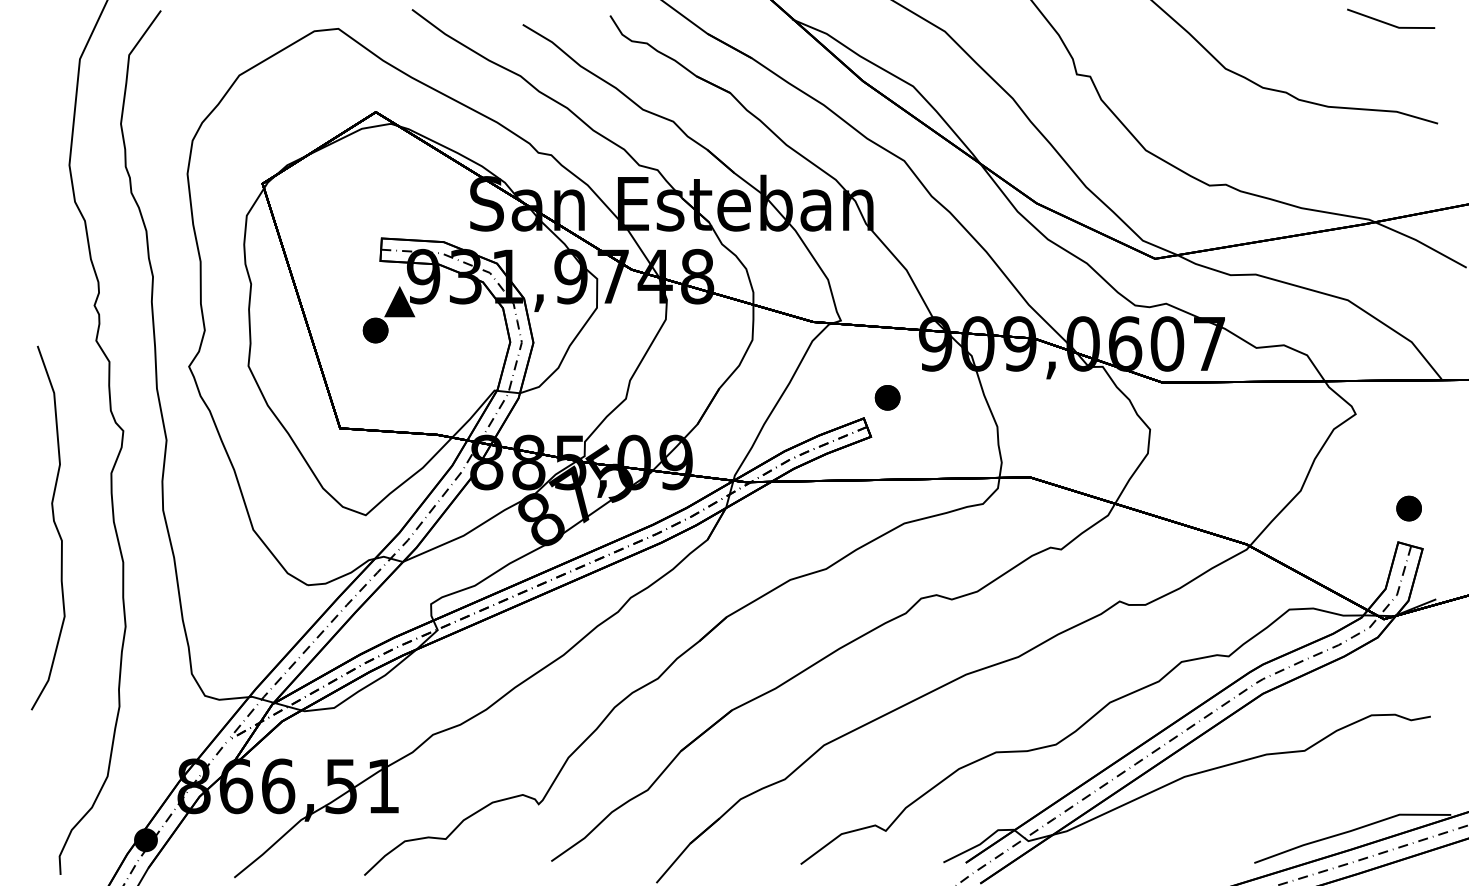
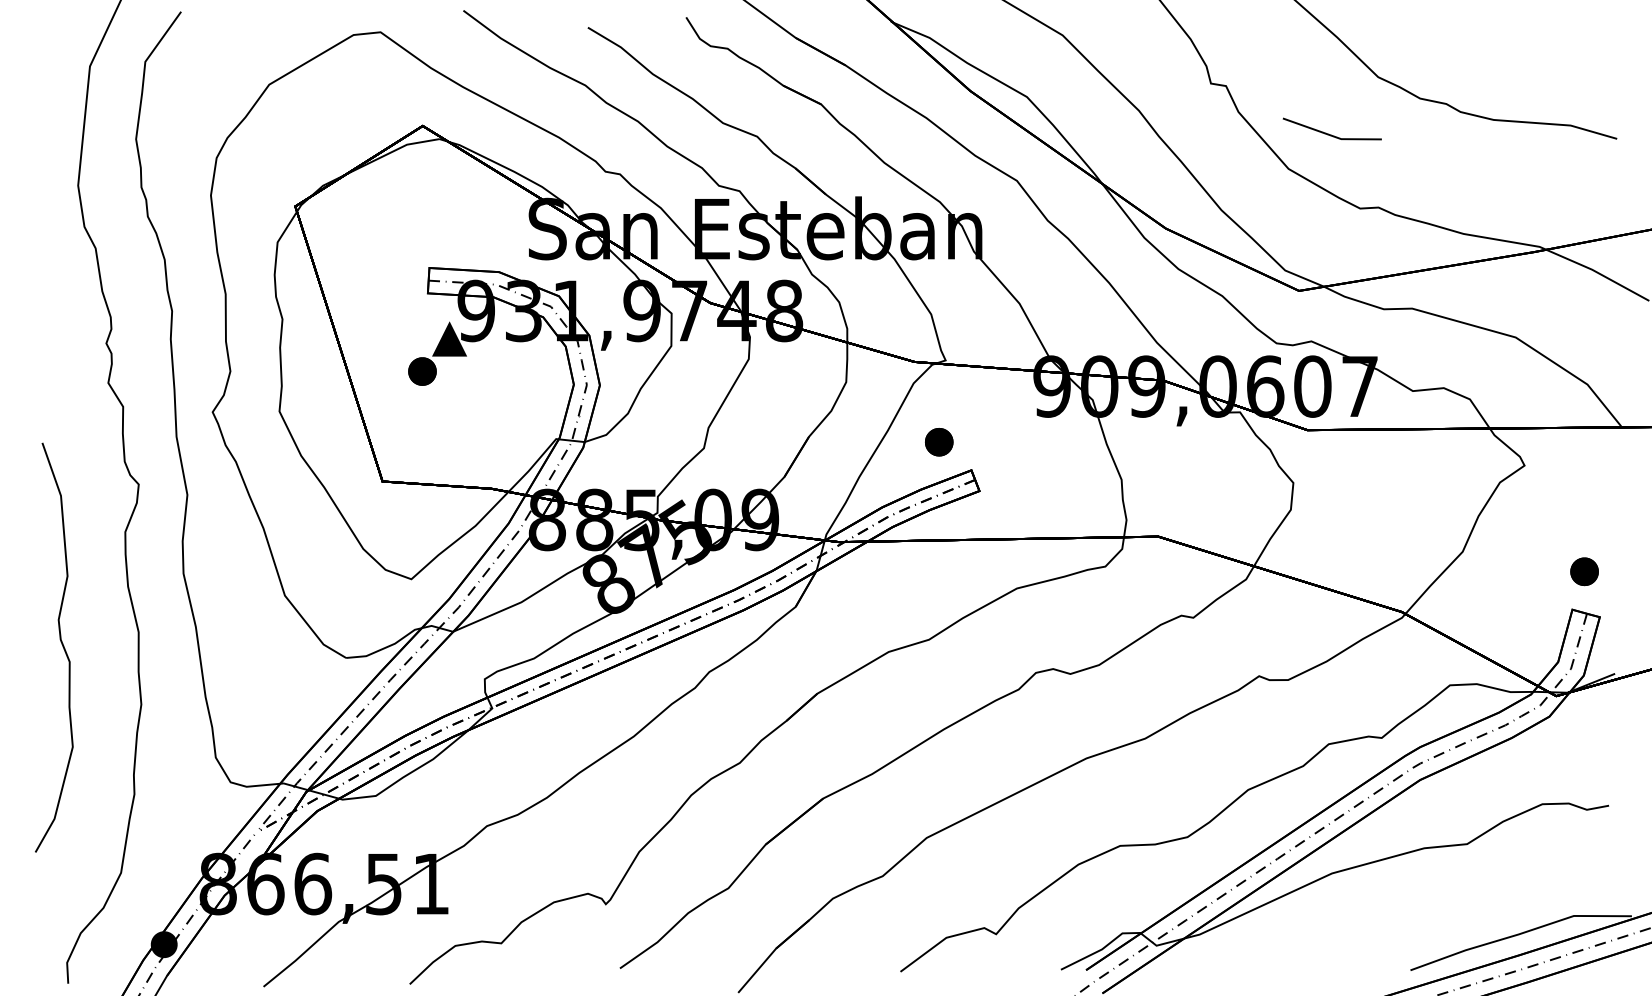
line: (1387, 22) -> (1328, 133), moved
part: (887, 398) -> (939, 442), moved
curve: (54, 525) -> (61, 644), moved

